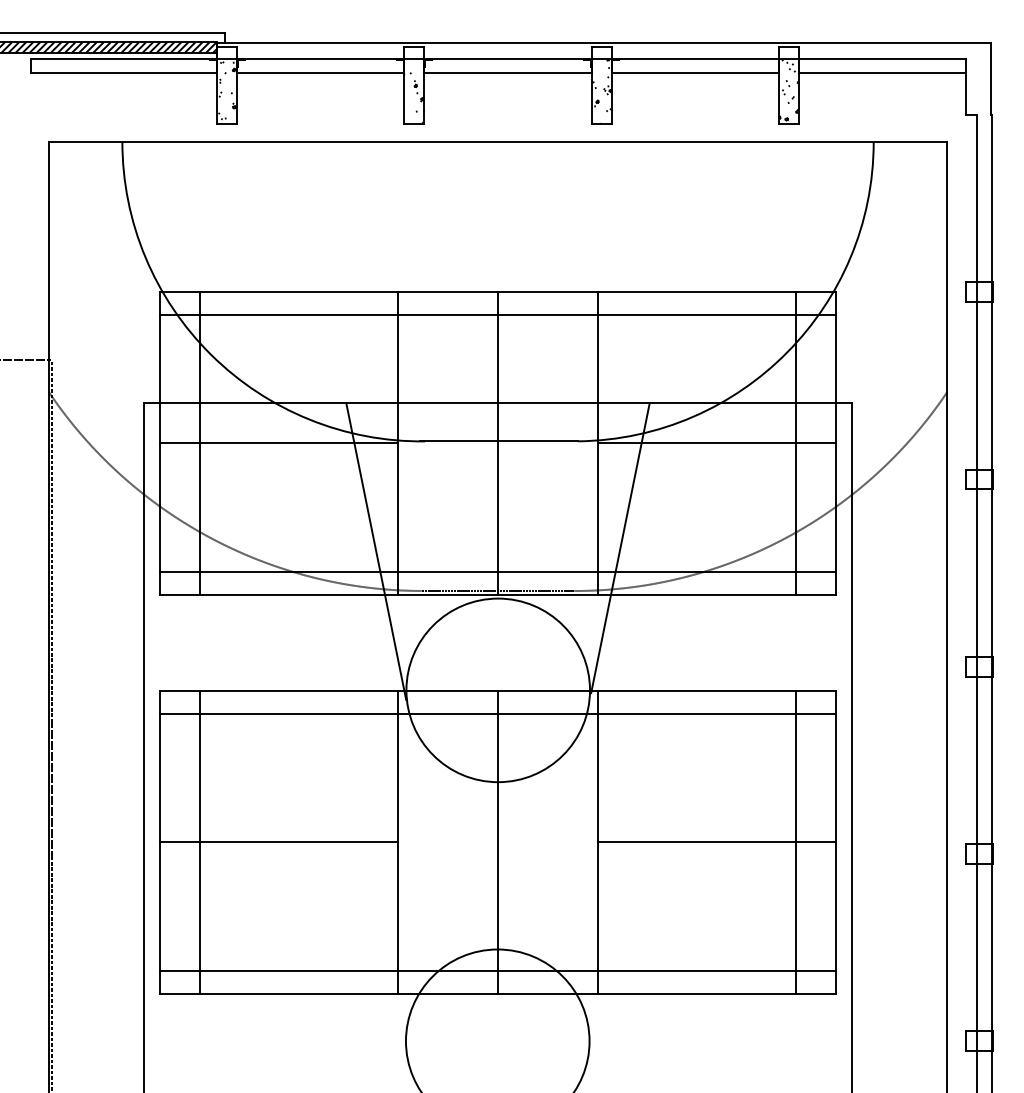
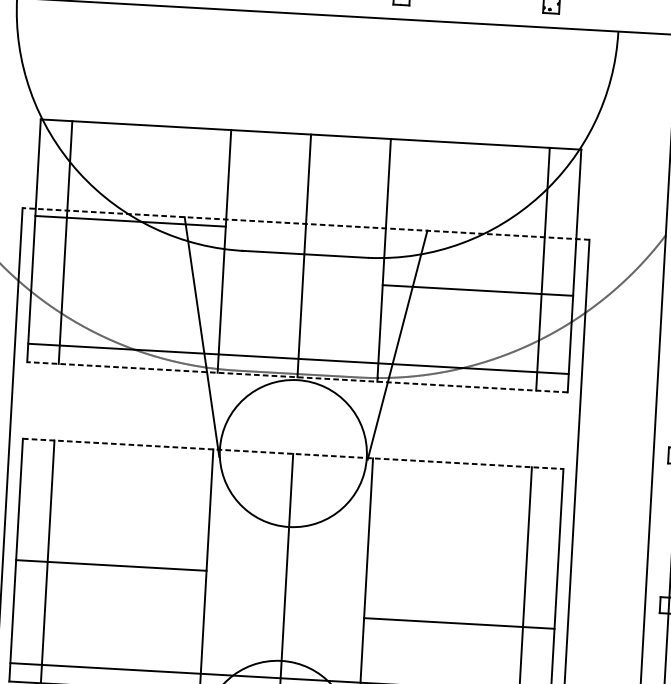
line: (497, 314) -> (309, 152), removed
line: (497, 403) -> (305, 223), solid -> dashed
line: (279, 443) -> (130, 221), moved
line: (716, 443) -> (477, 290), moved
line: (498, 595) -> (297, 377), solid -> dashed
line: (498, 690) -> (293, 453), solid -> dashed
line: (497, 713) -> (291, 472), removed
line: (716, 842) -> (459, 623), moved

